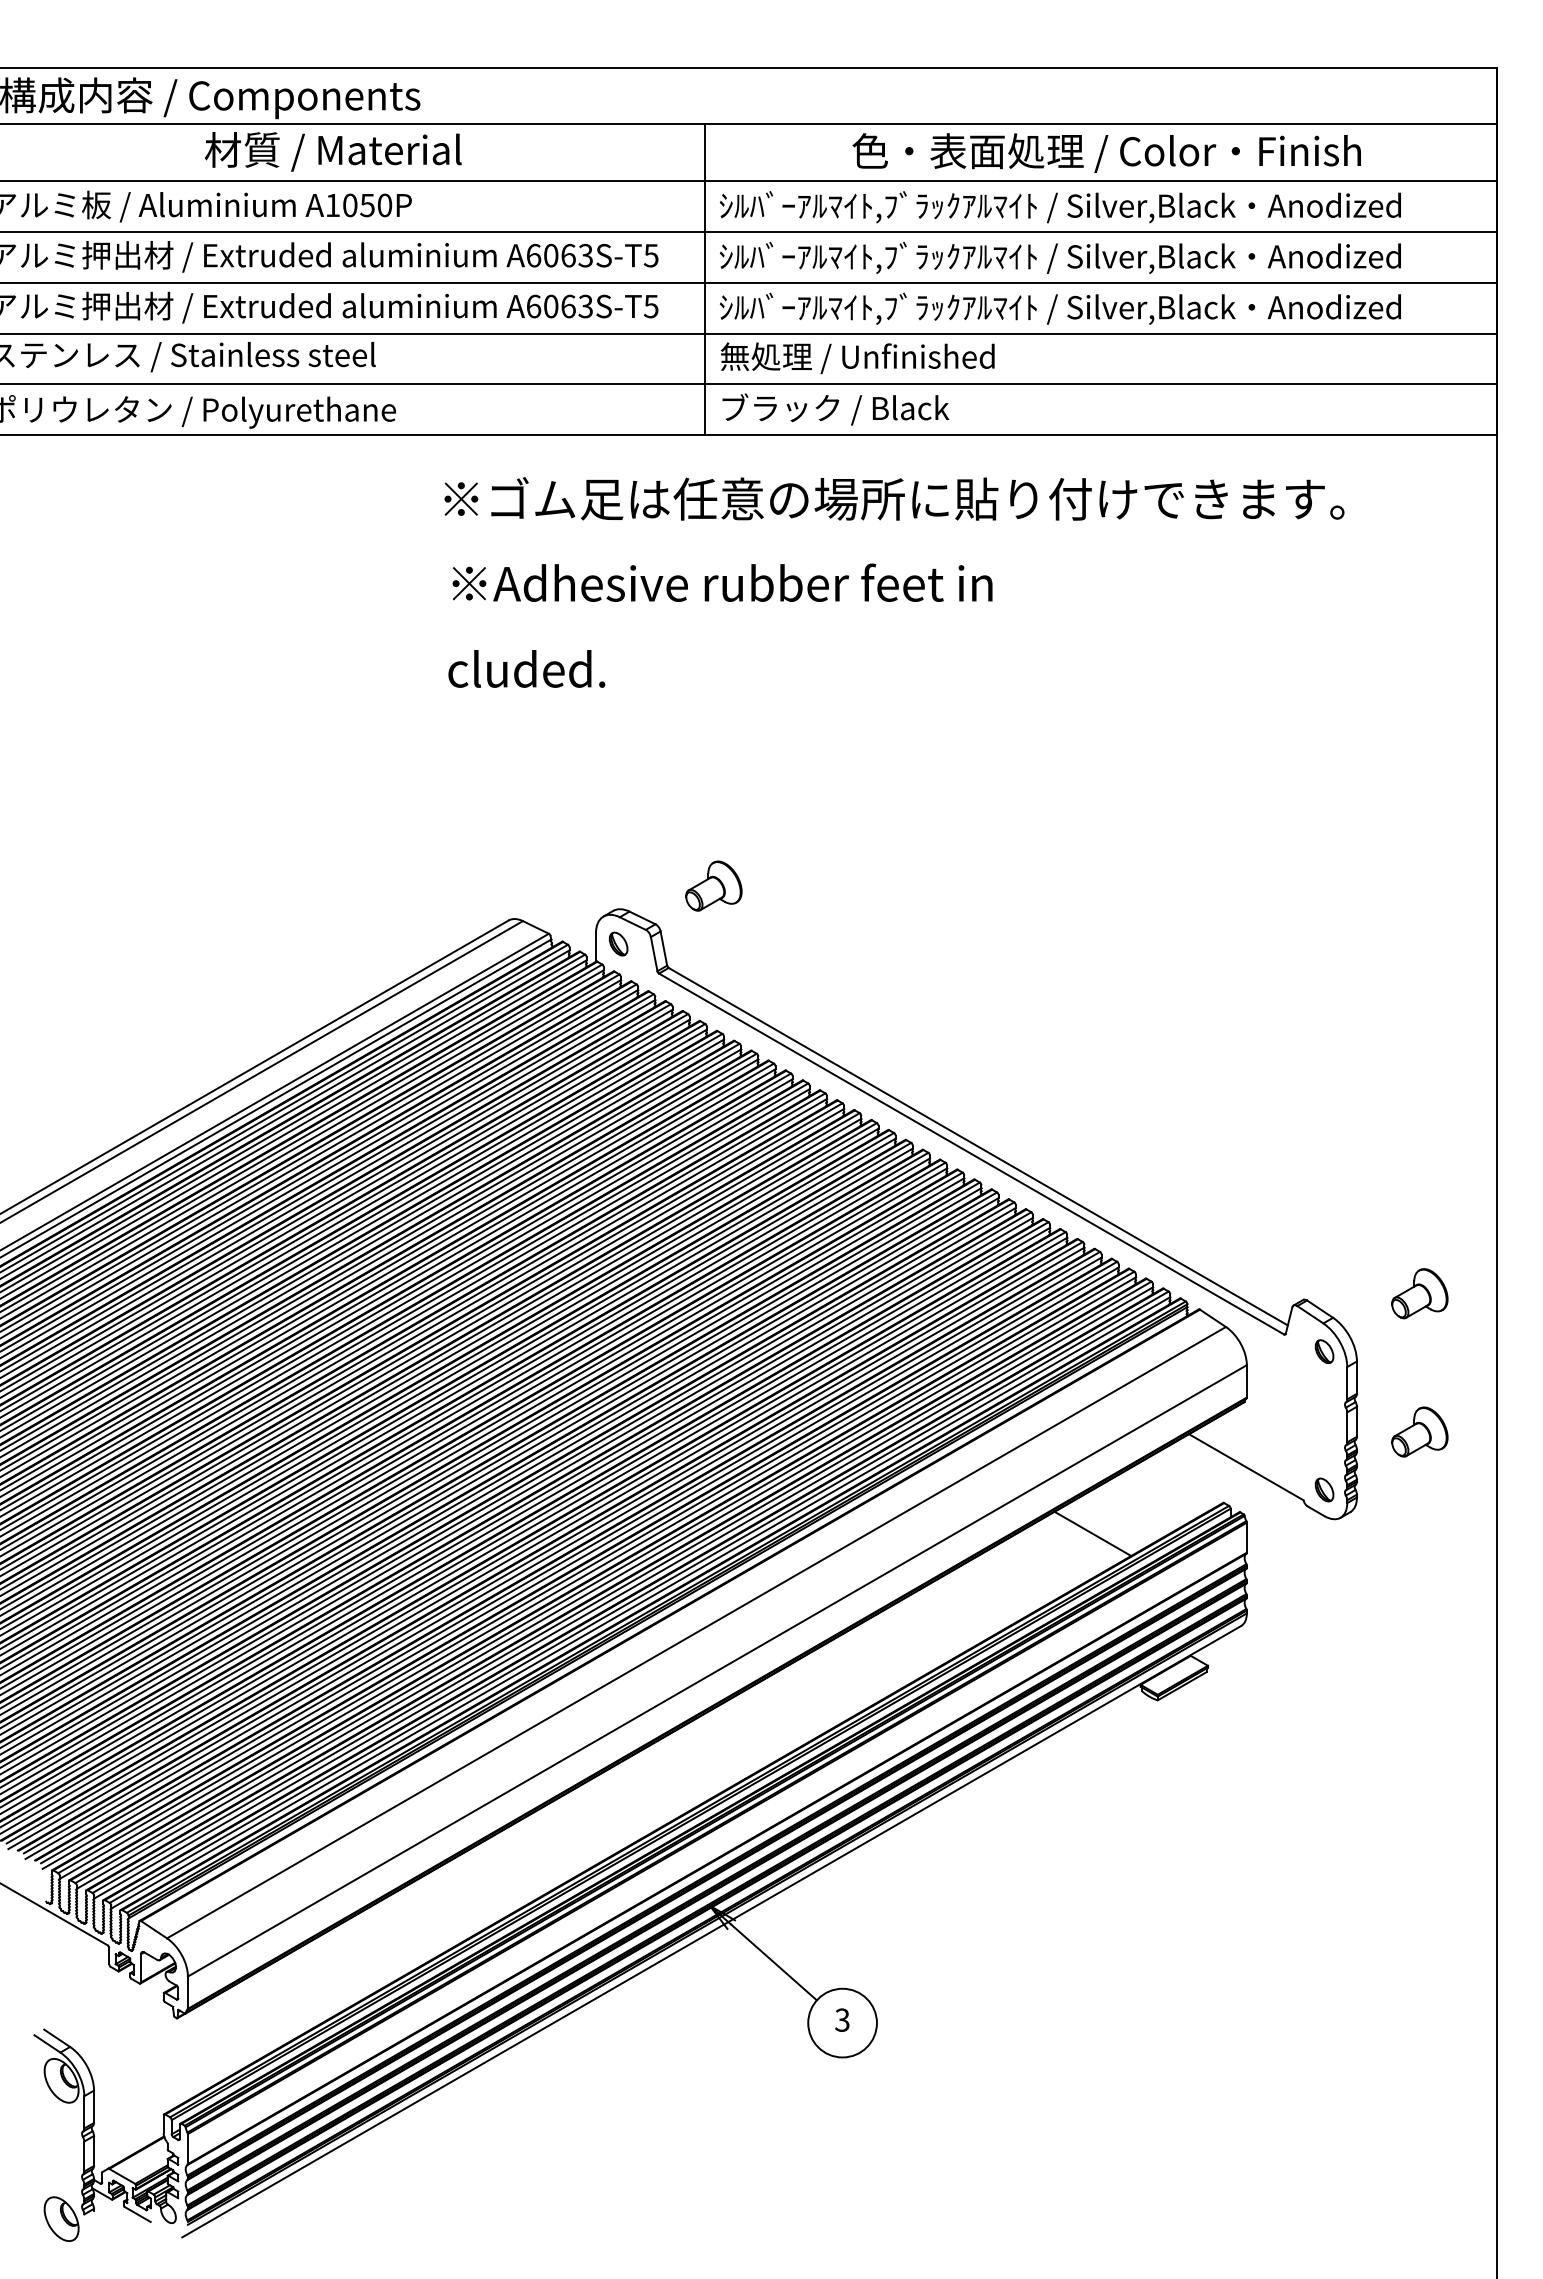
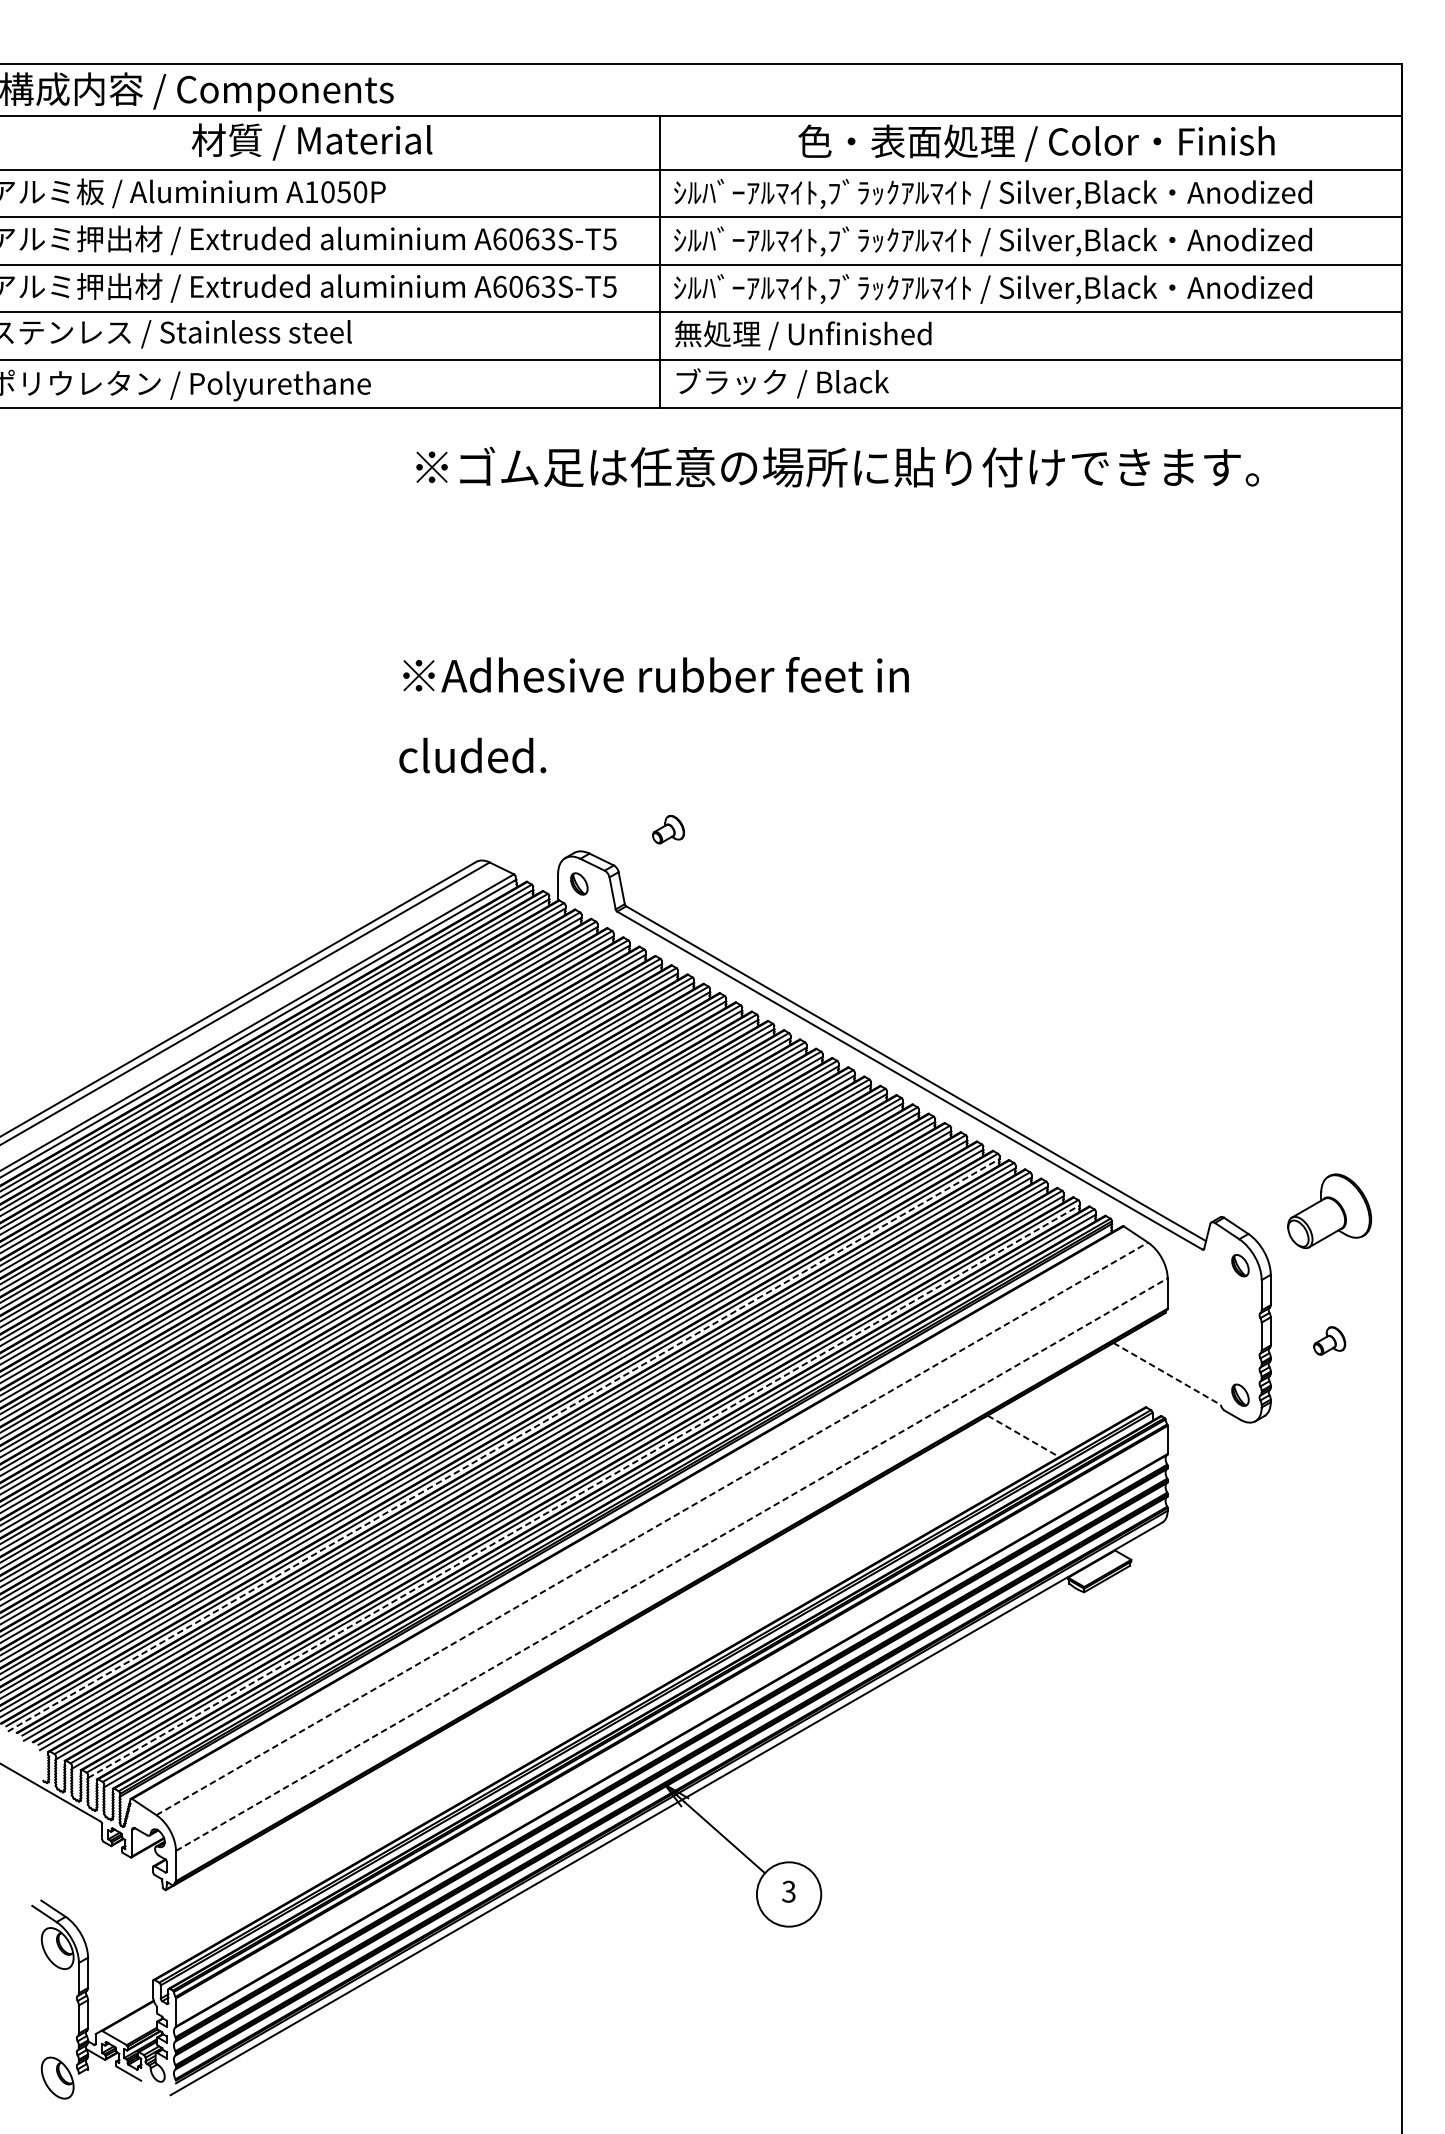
text: (720, 625) -> (654, 714), moved
part: (713, 885) -> (668, 829), size x0.6
part: (1419, 1293) -> (1329, 1211), size x1.6
part: (1419, 1431) -> (1329, 1340), size x0.6
line: (1246, 1467) -> (1167, 1374), solid -> dashed
line: (1093, 1534) -> (1024, 1436), solid -> dashed
line: (538, 1543) -> (504, 1445), solid -> dashed
line: (624, 1592) -> (584, 1491), solid -> dashed
line: (696, 1632) -> (652, 1528), solid -> dashed
line: (717, 1670) -> (671, 1564), solid -> dashed

